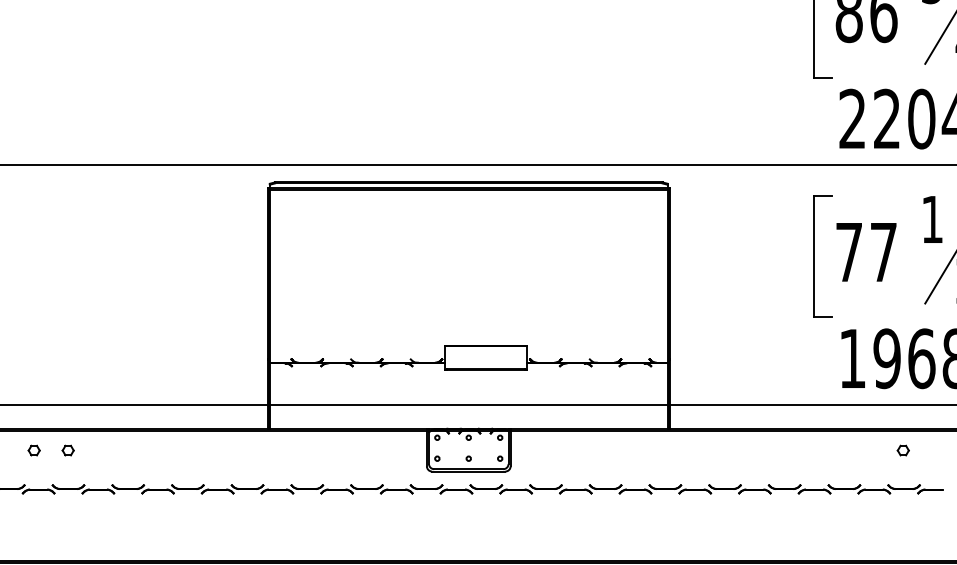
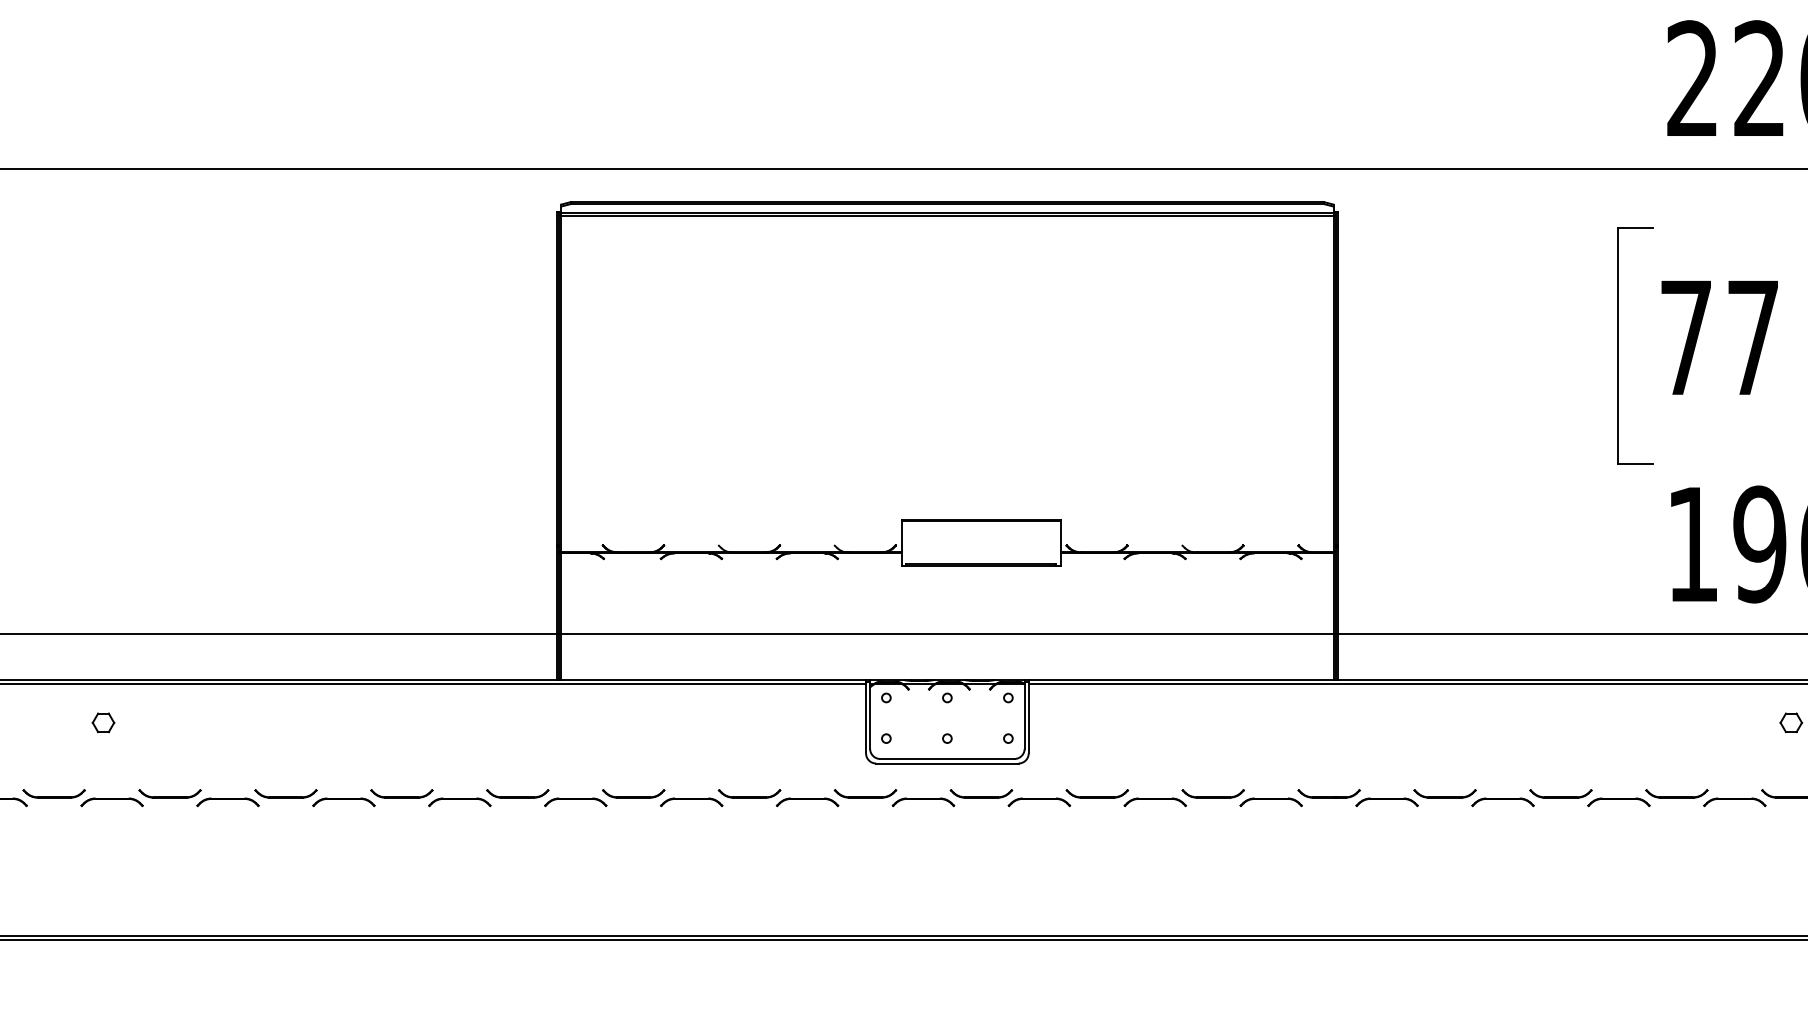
part: (67, 450) -> (168, 722), removed

